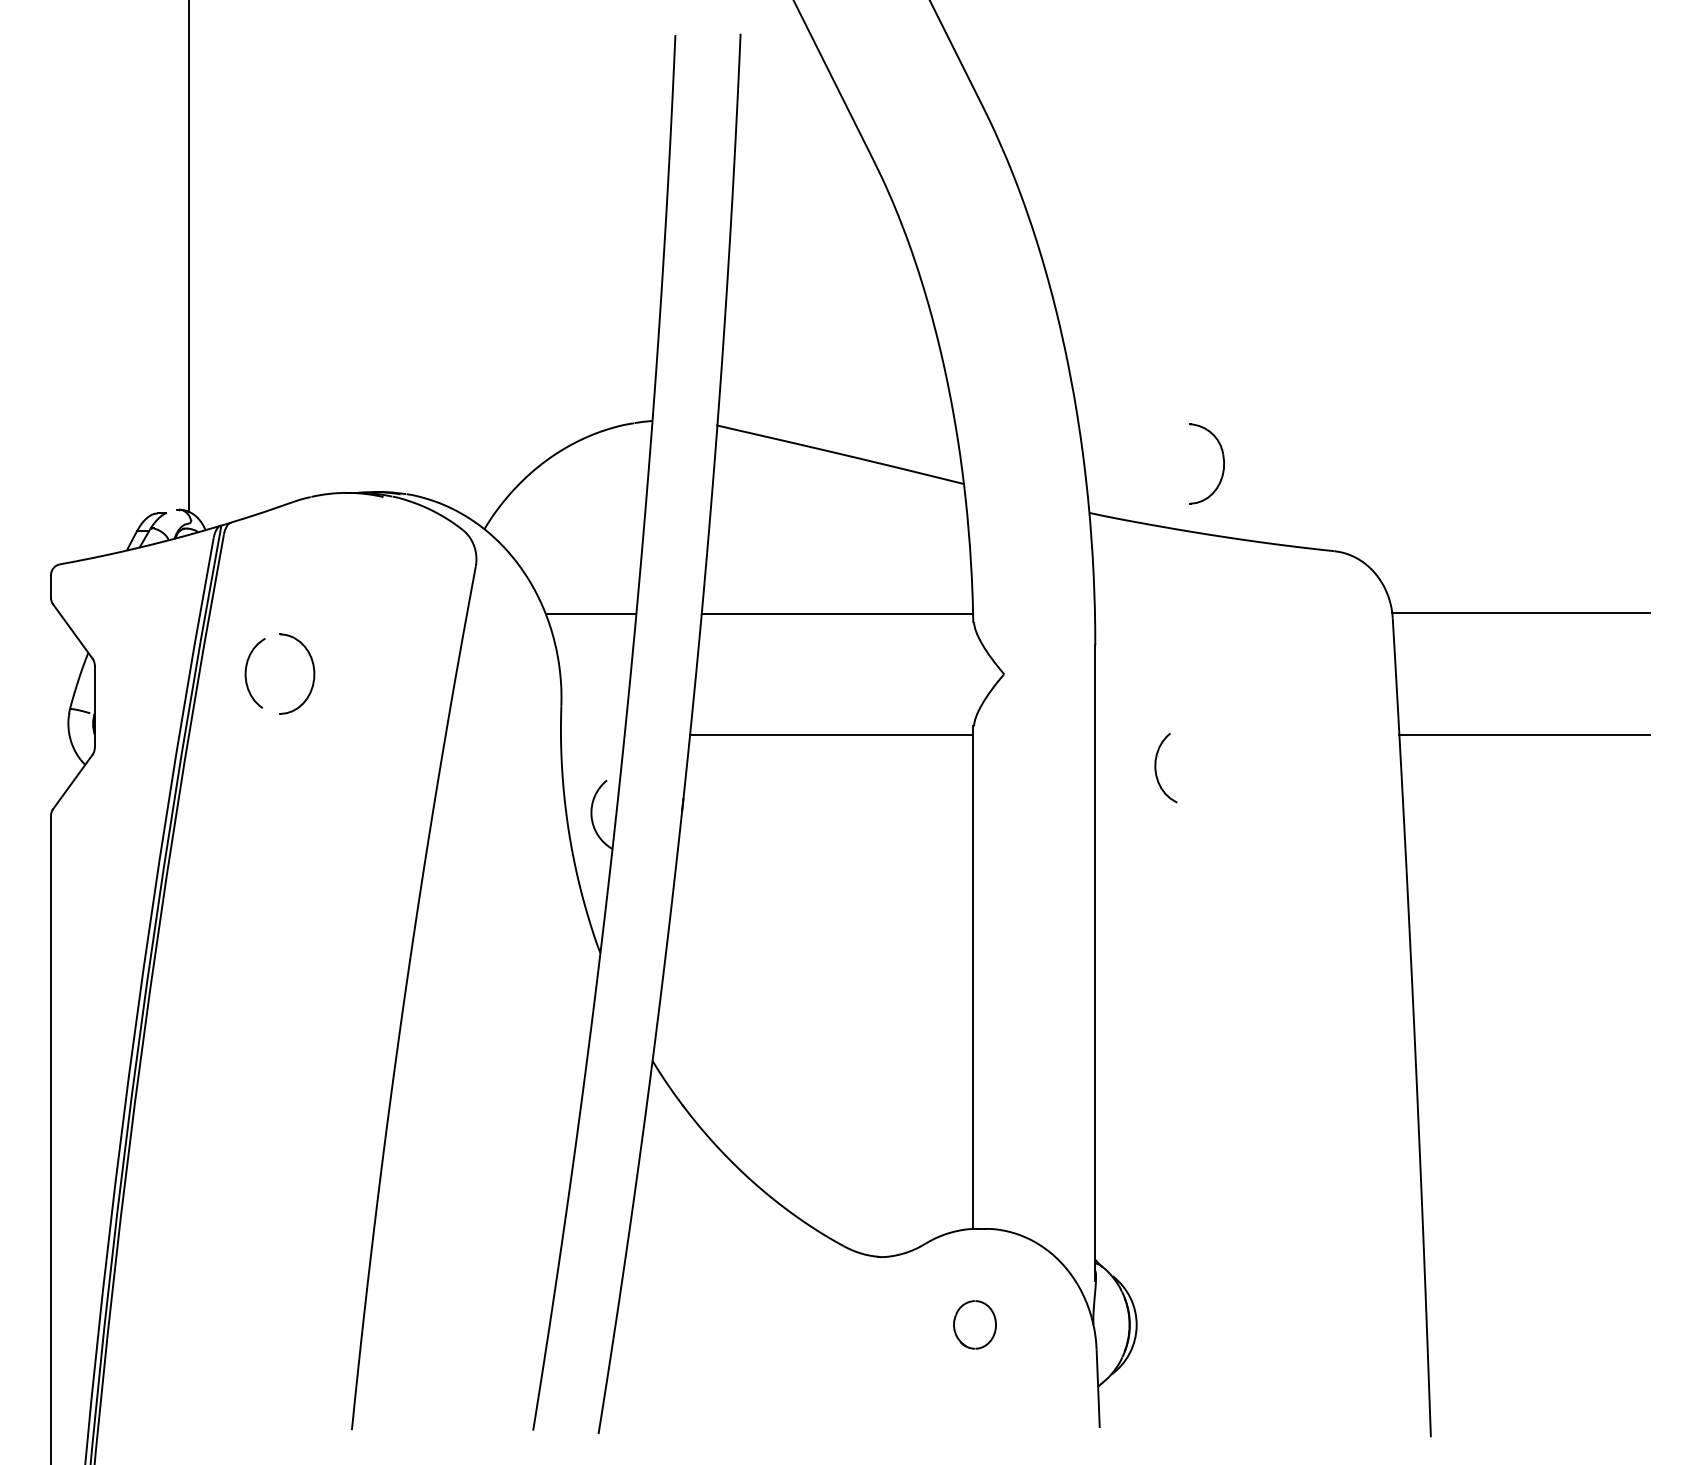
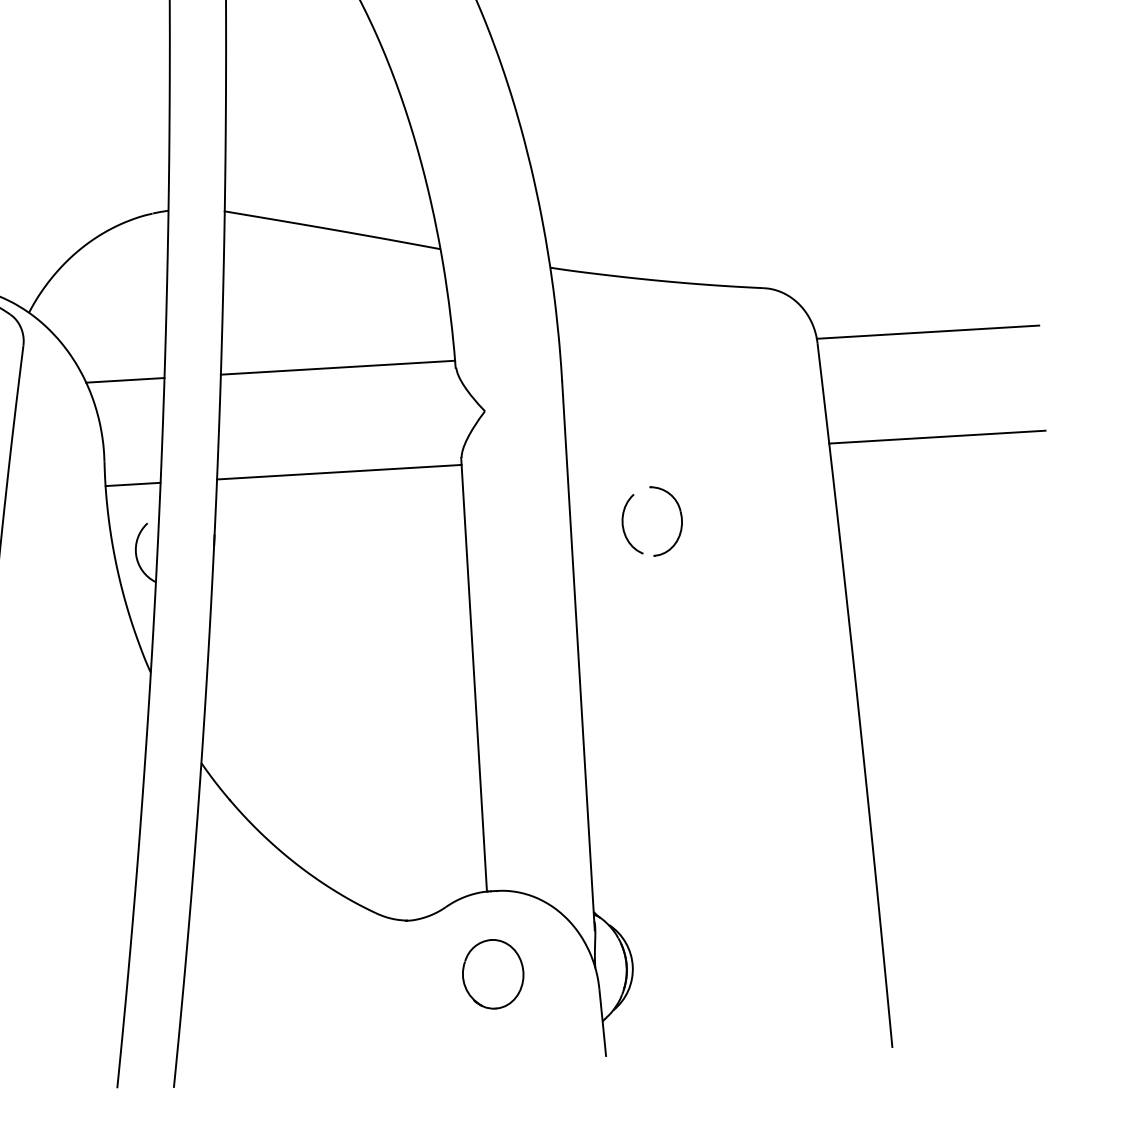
part: (1222, 458) -> (680, 515), moved
line: (592, 734) -> (132, 484), added
curve: (1156, 768) -> (623, 525), moved
part: (974, 1324) -> (492, 974), size x1.67

